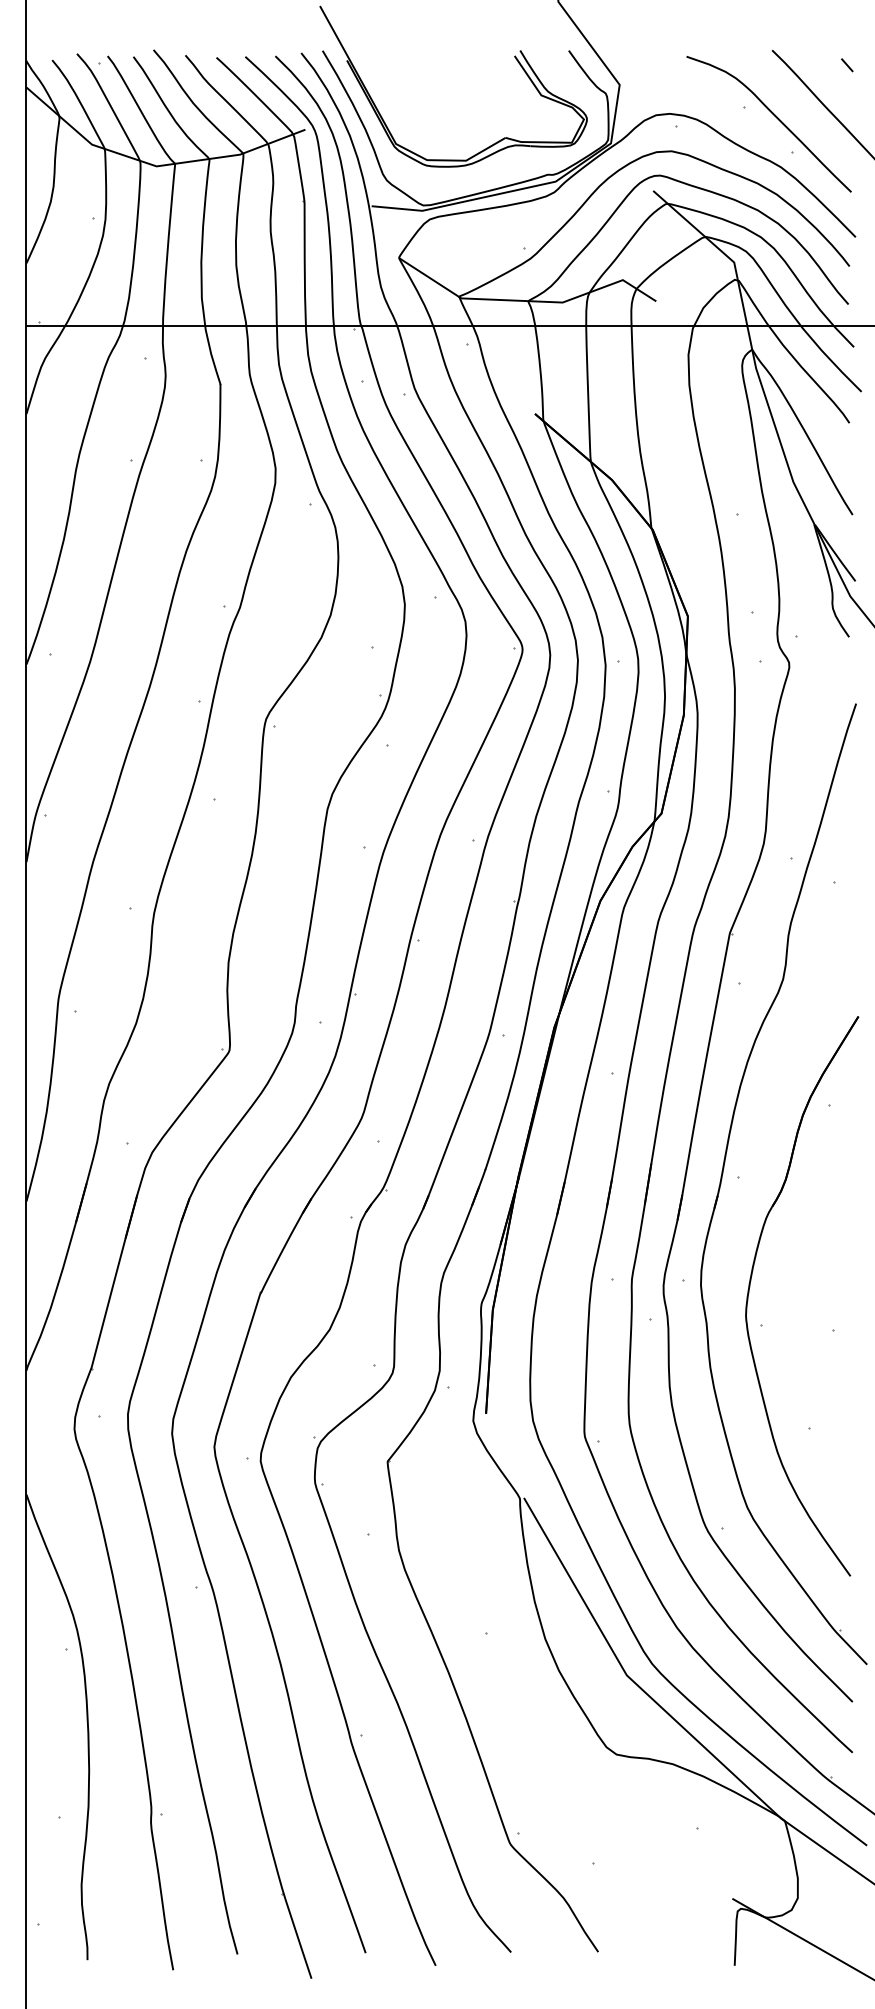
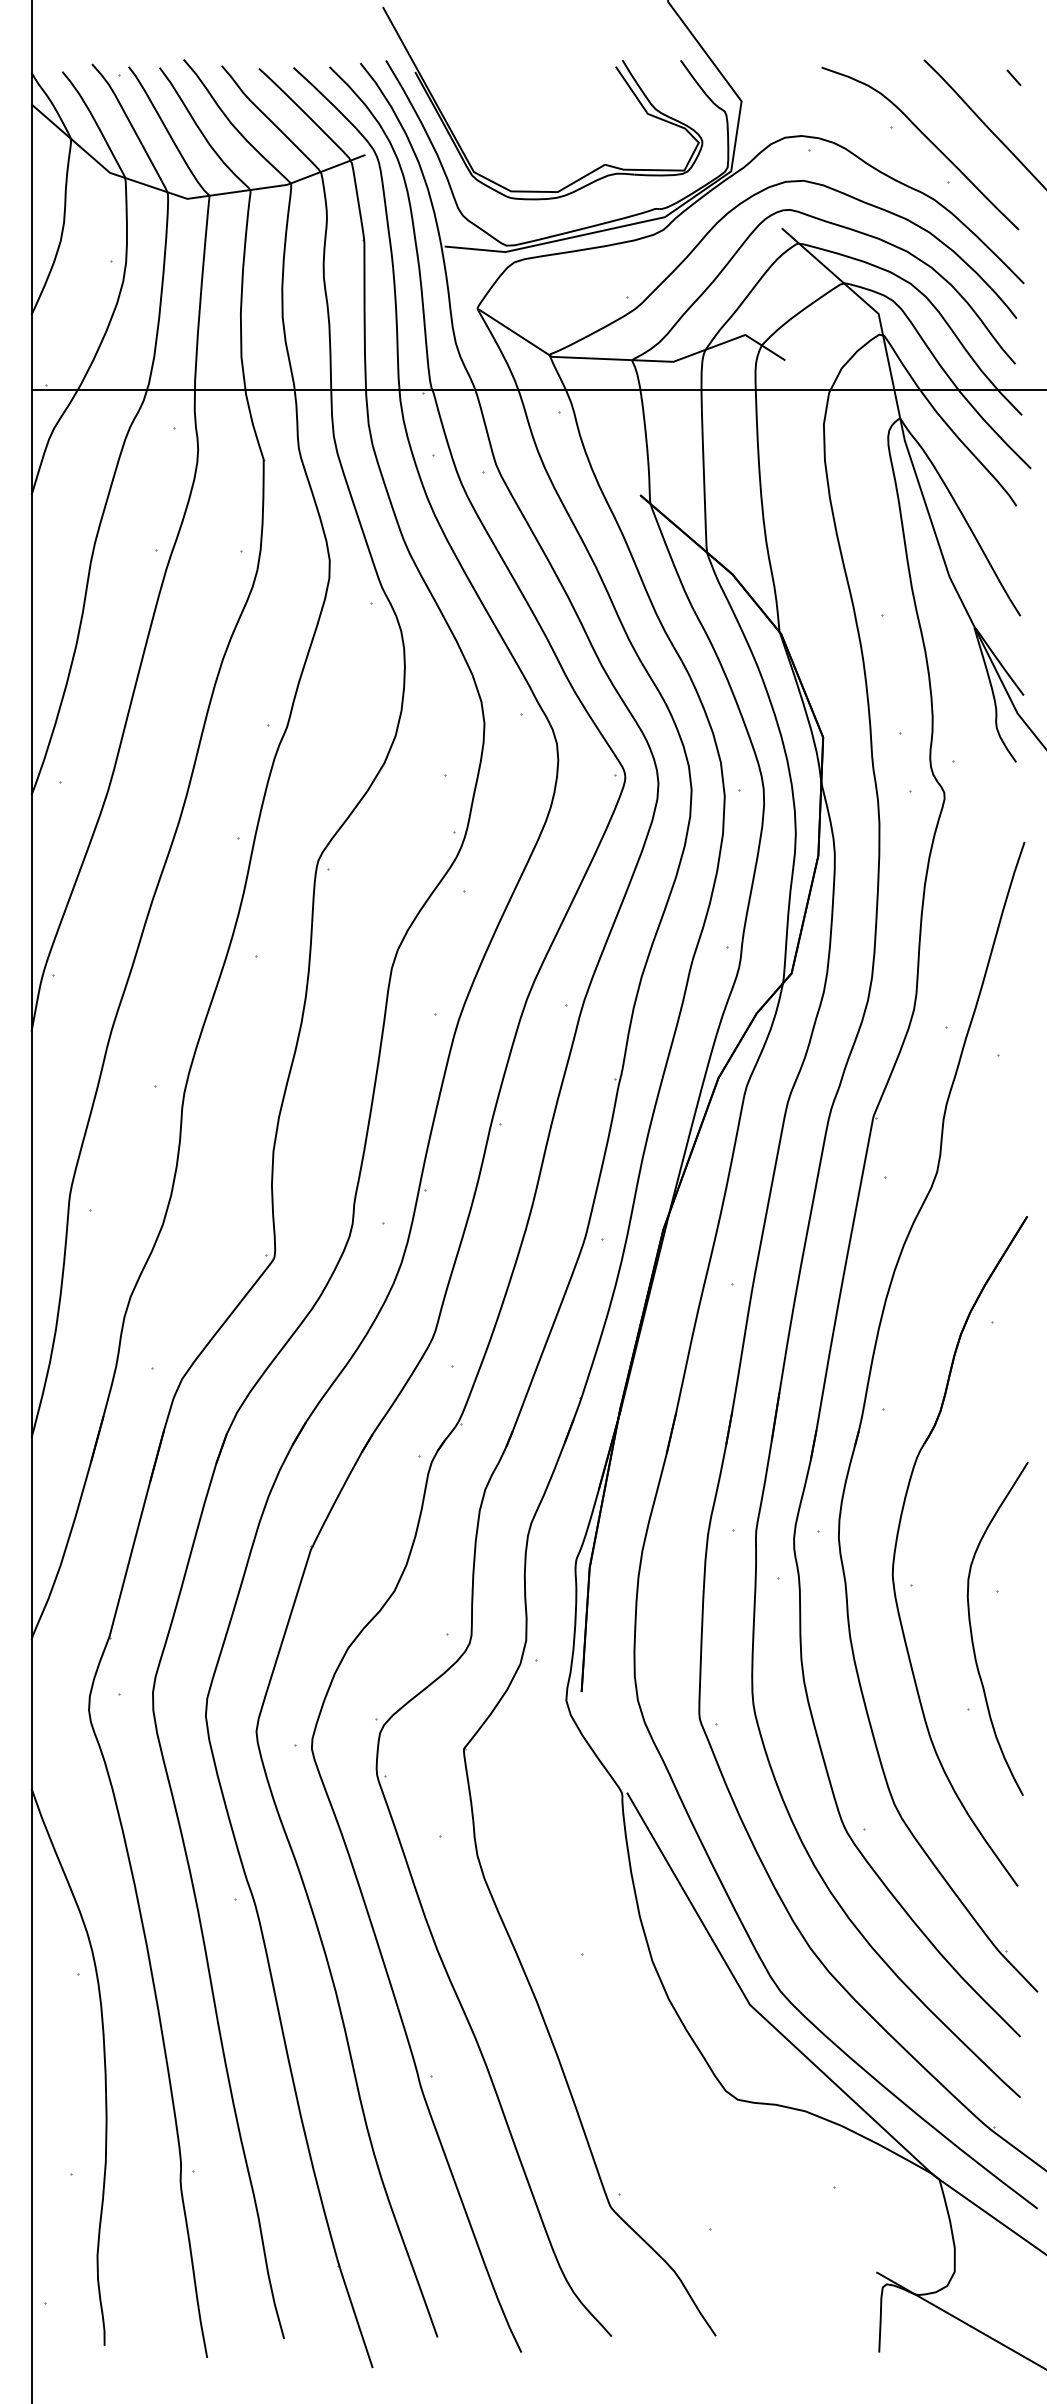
part: (812, 1364) -> (972, 1632), added

